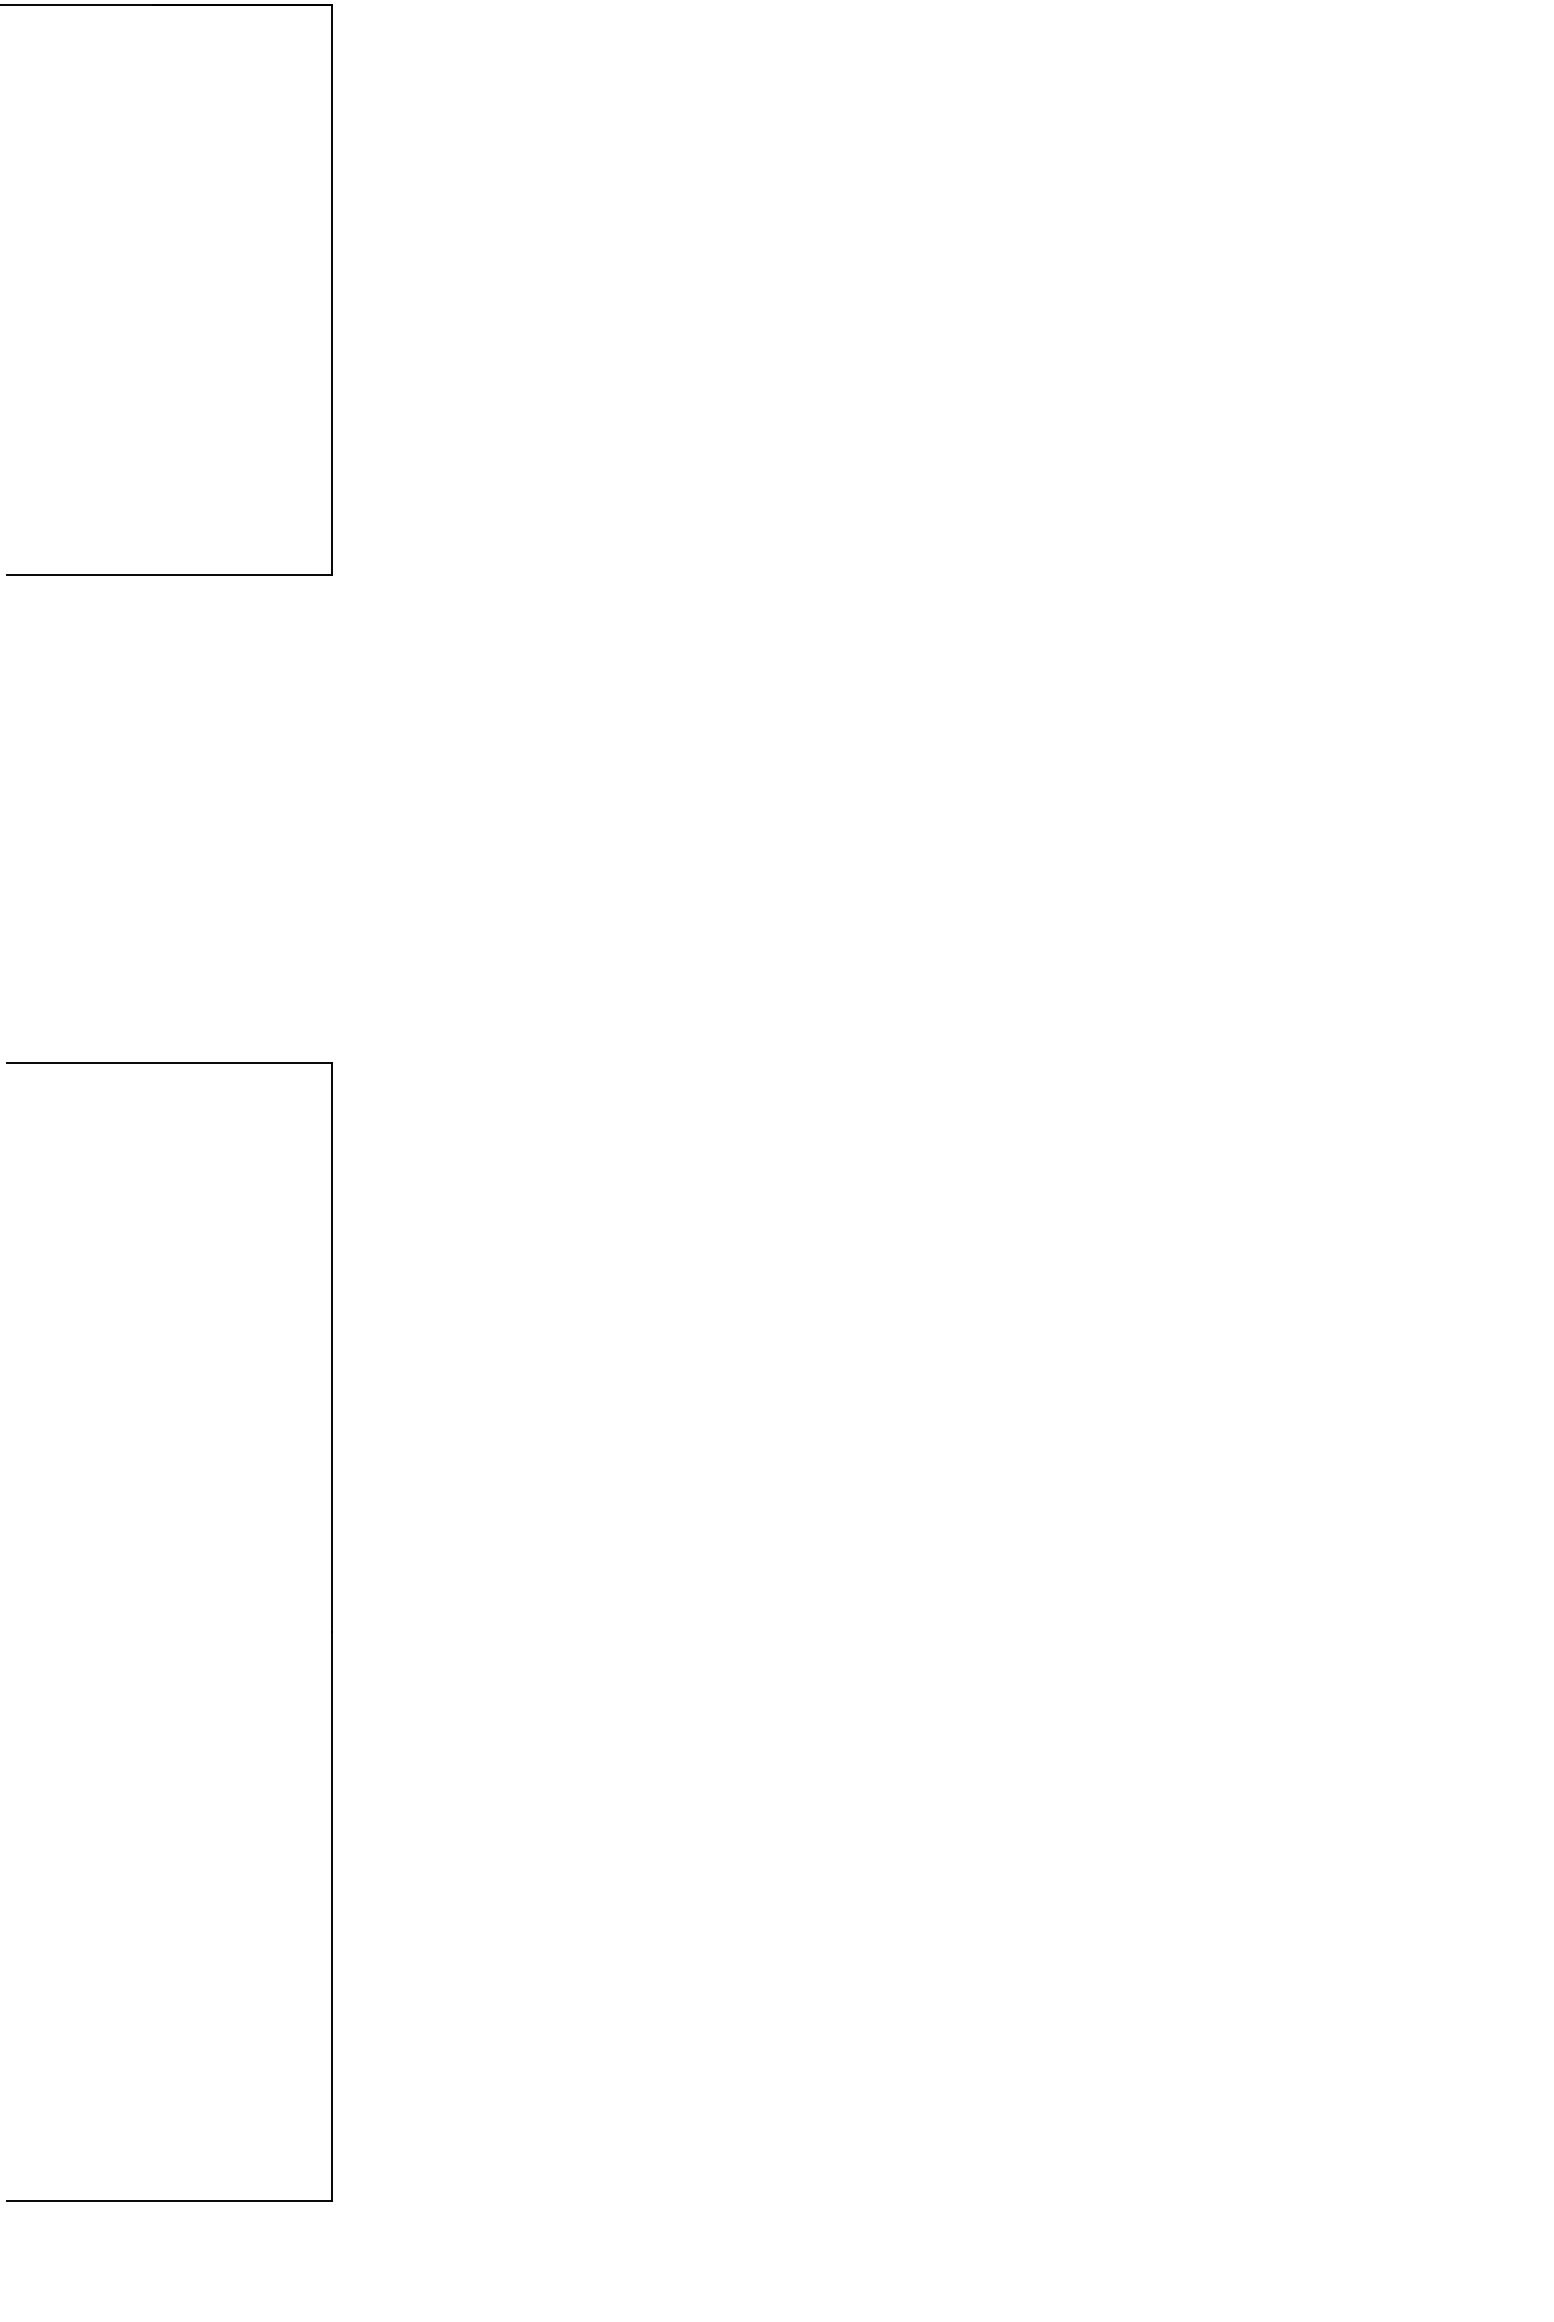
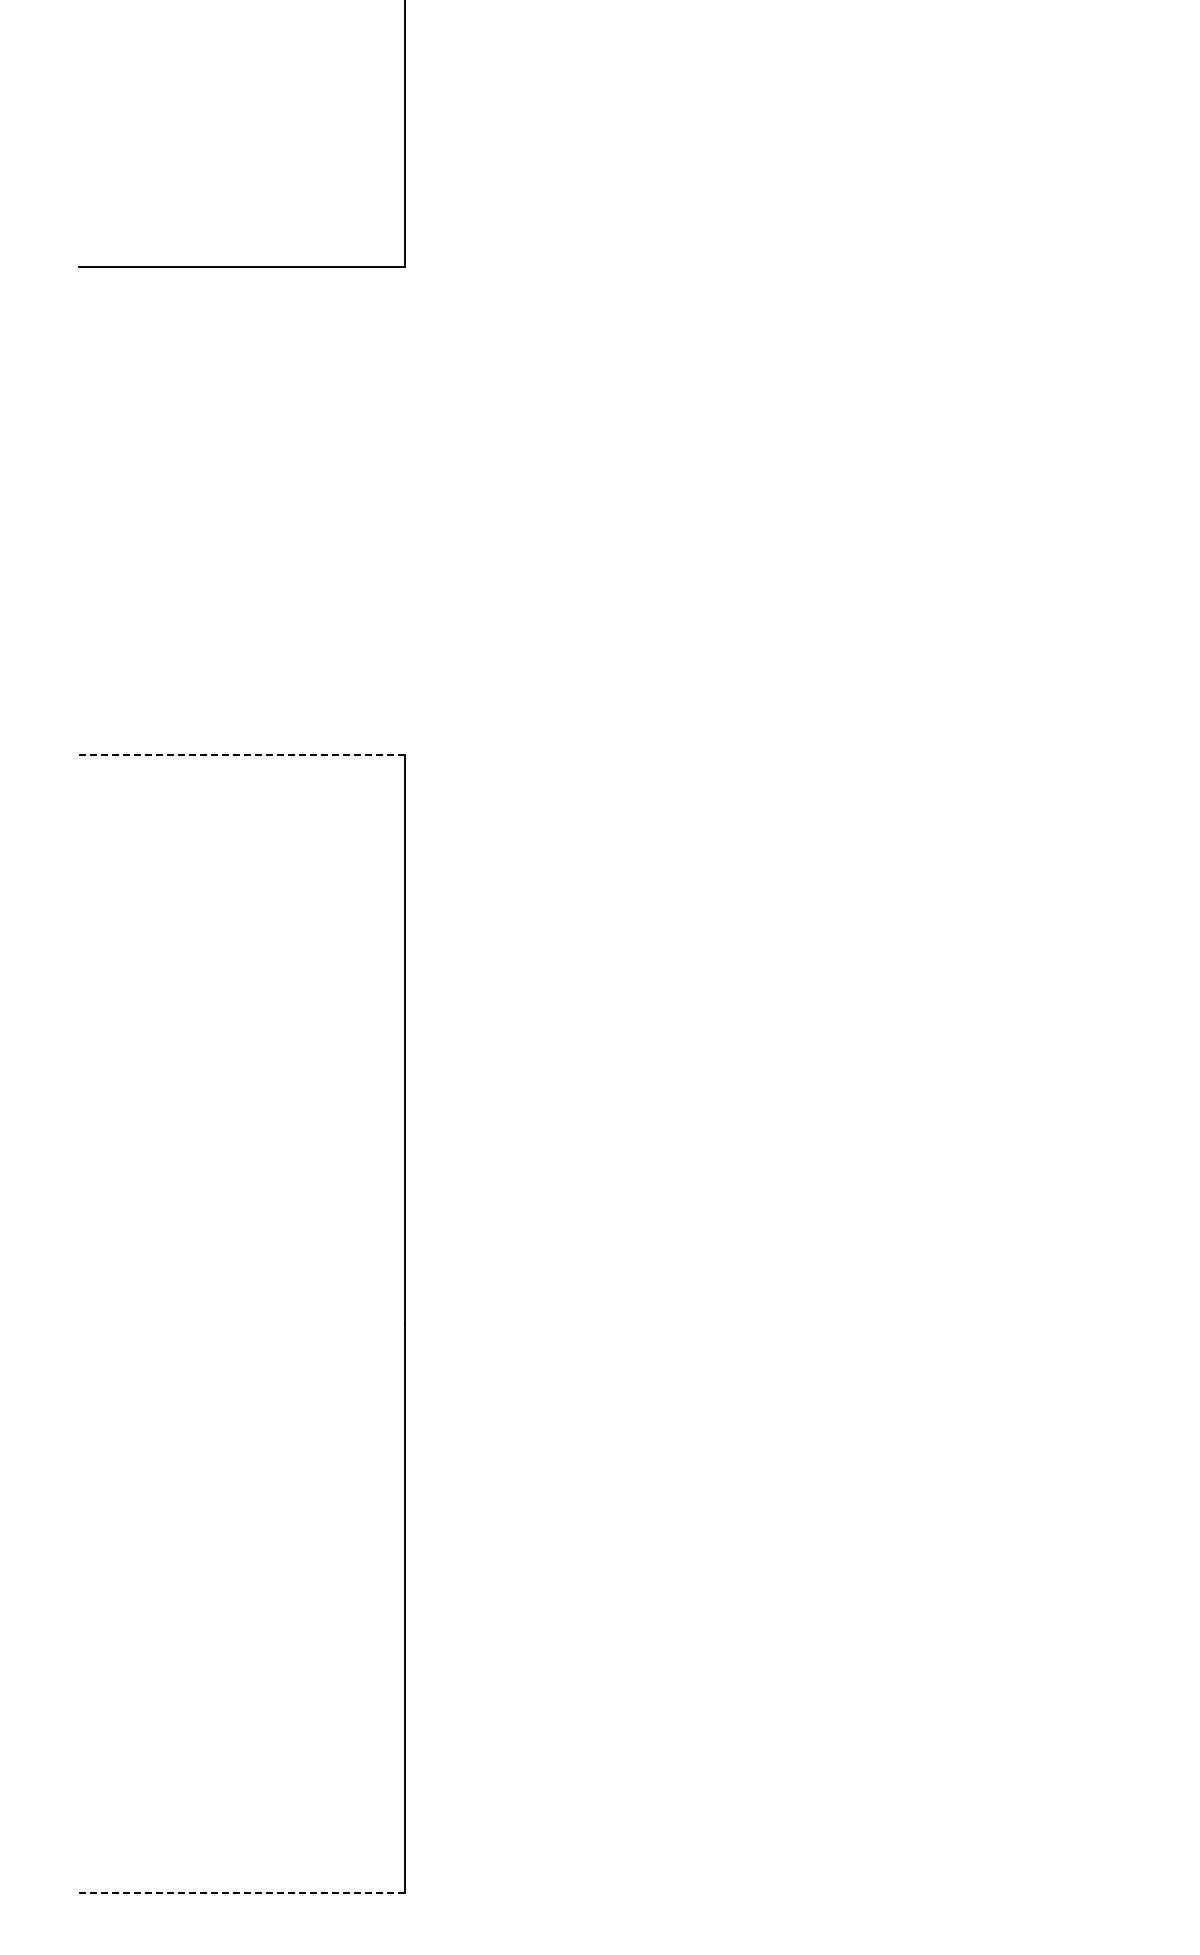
line: (169, 1062) -> (241, 754), solid -> dashed
line: (169, 2200) -> (241, 1892), solid -> dashed

